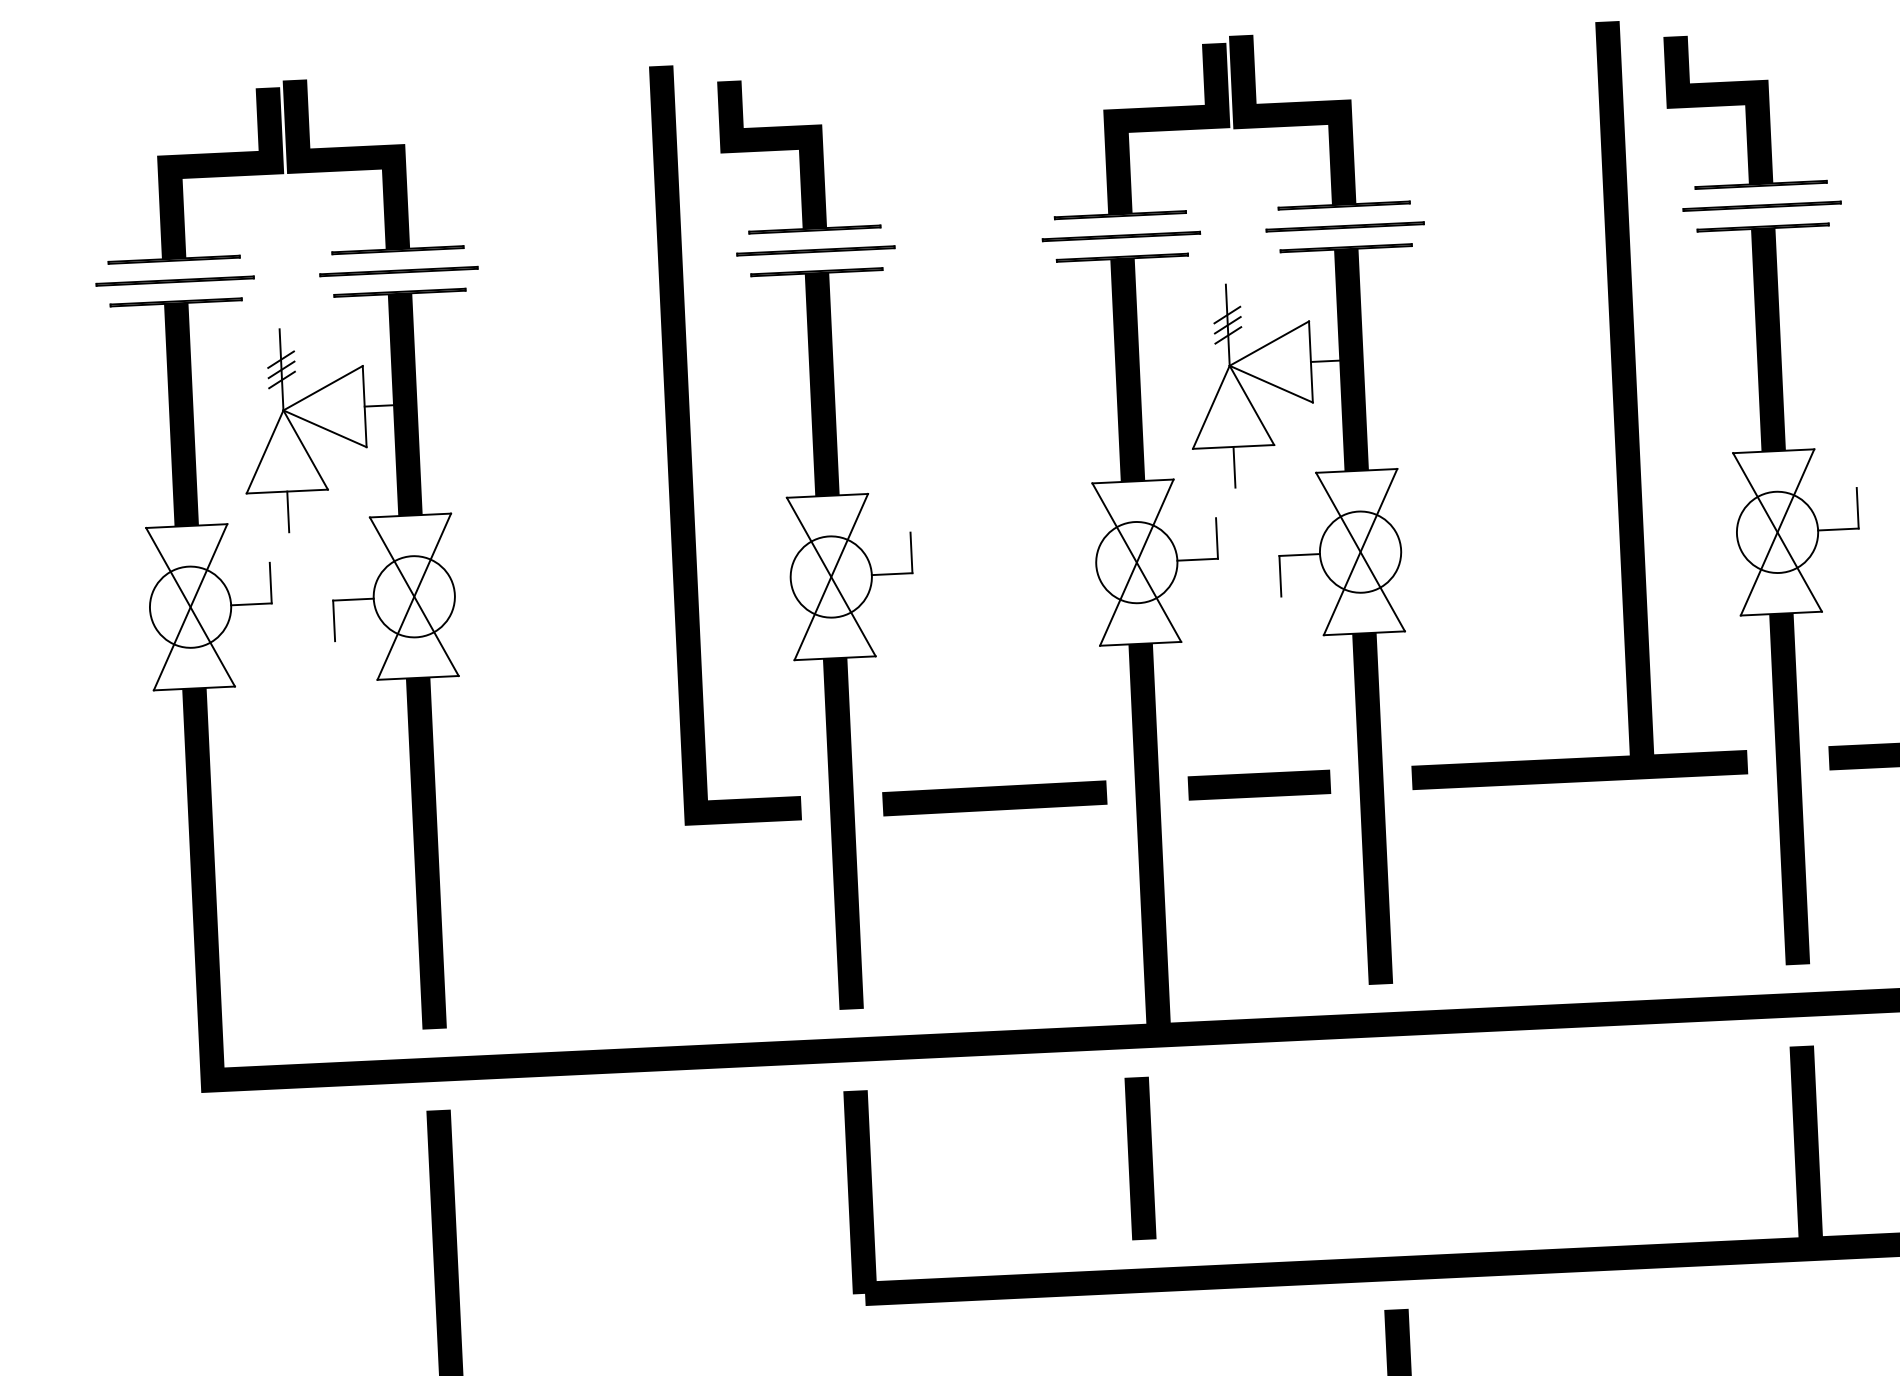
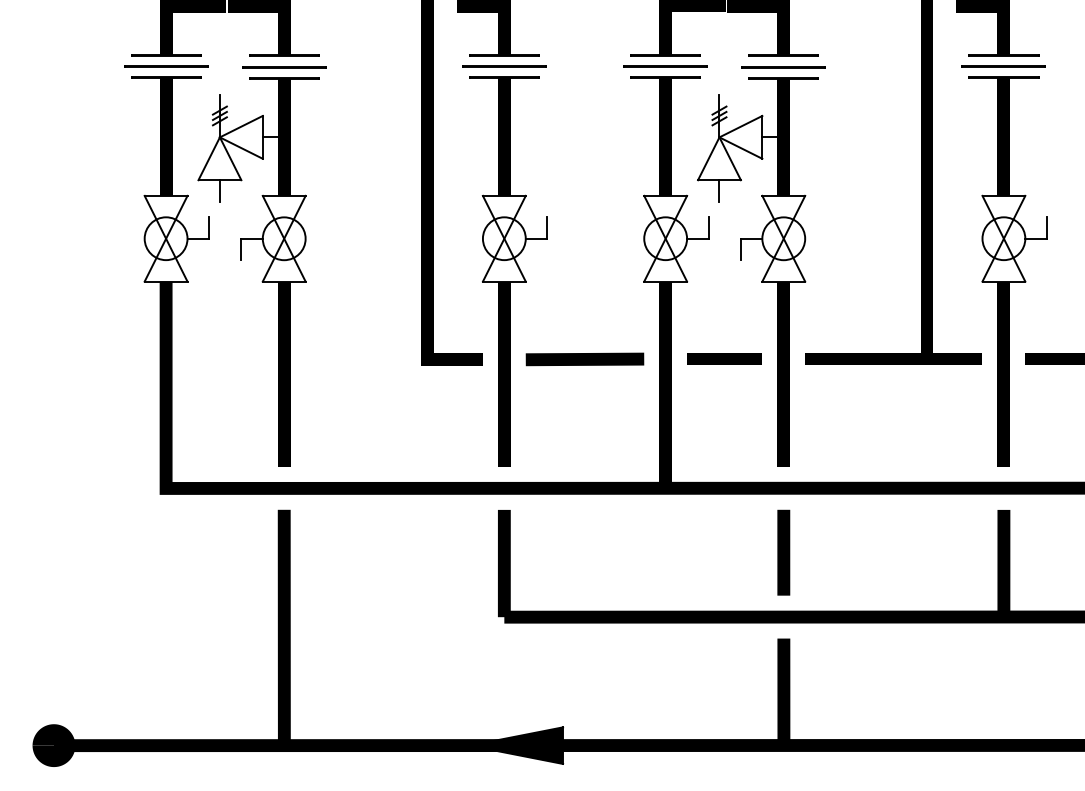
line: (1139, 1158) -> (783, 552), moved

